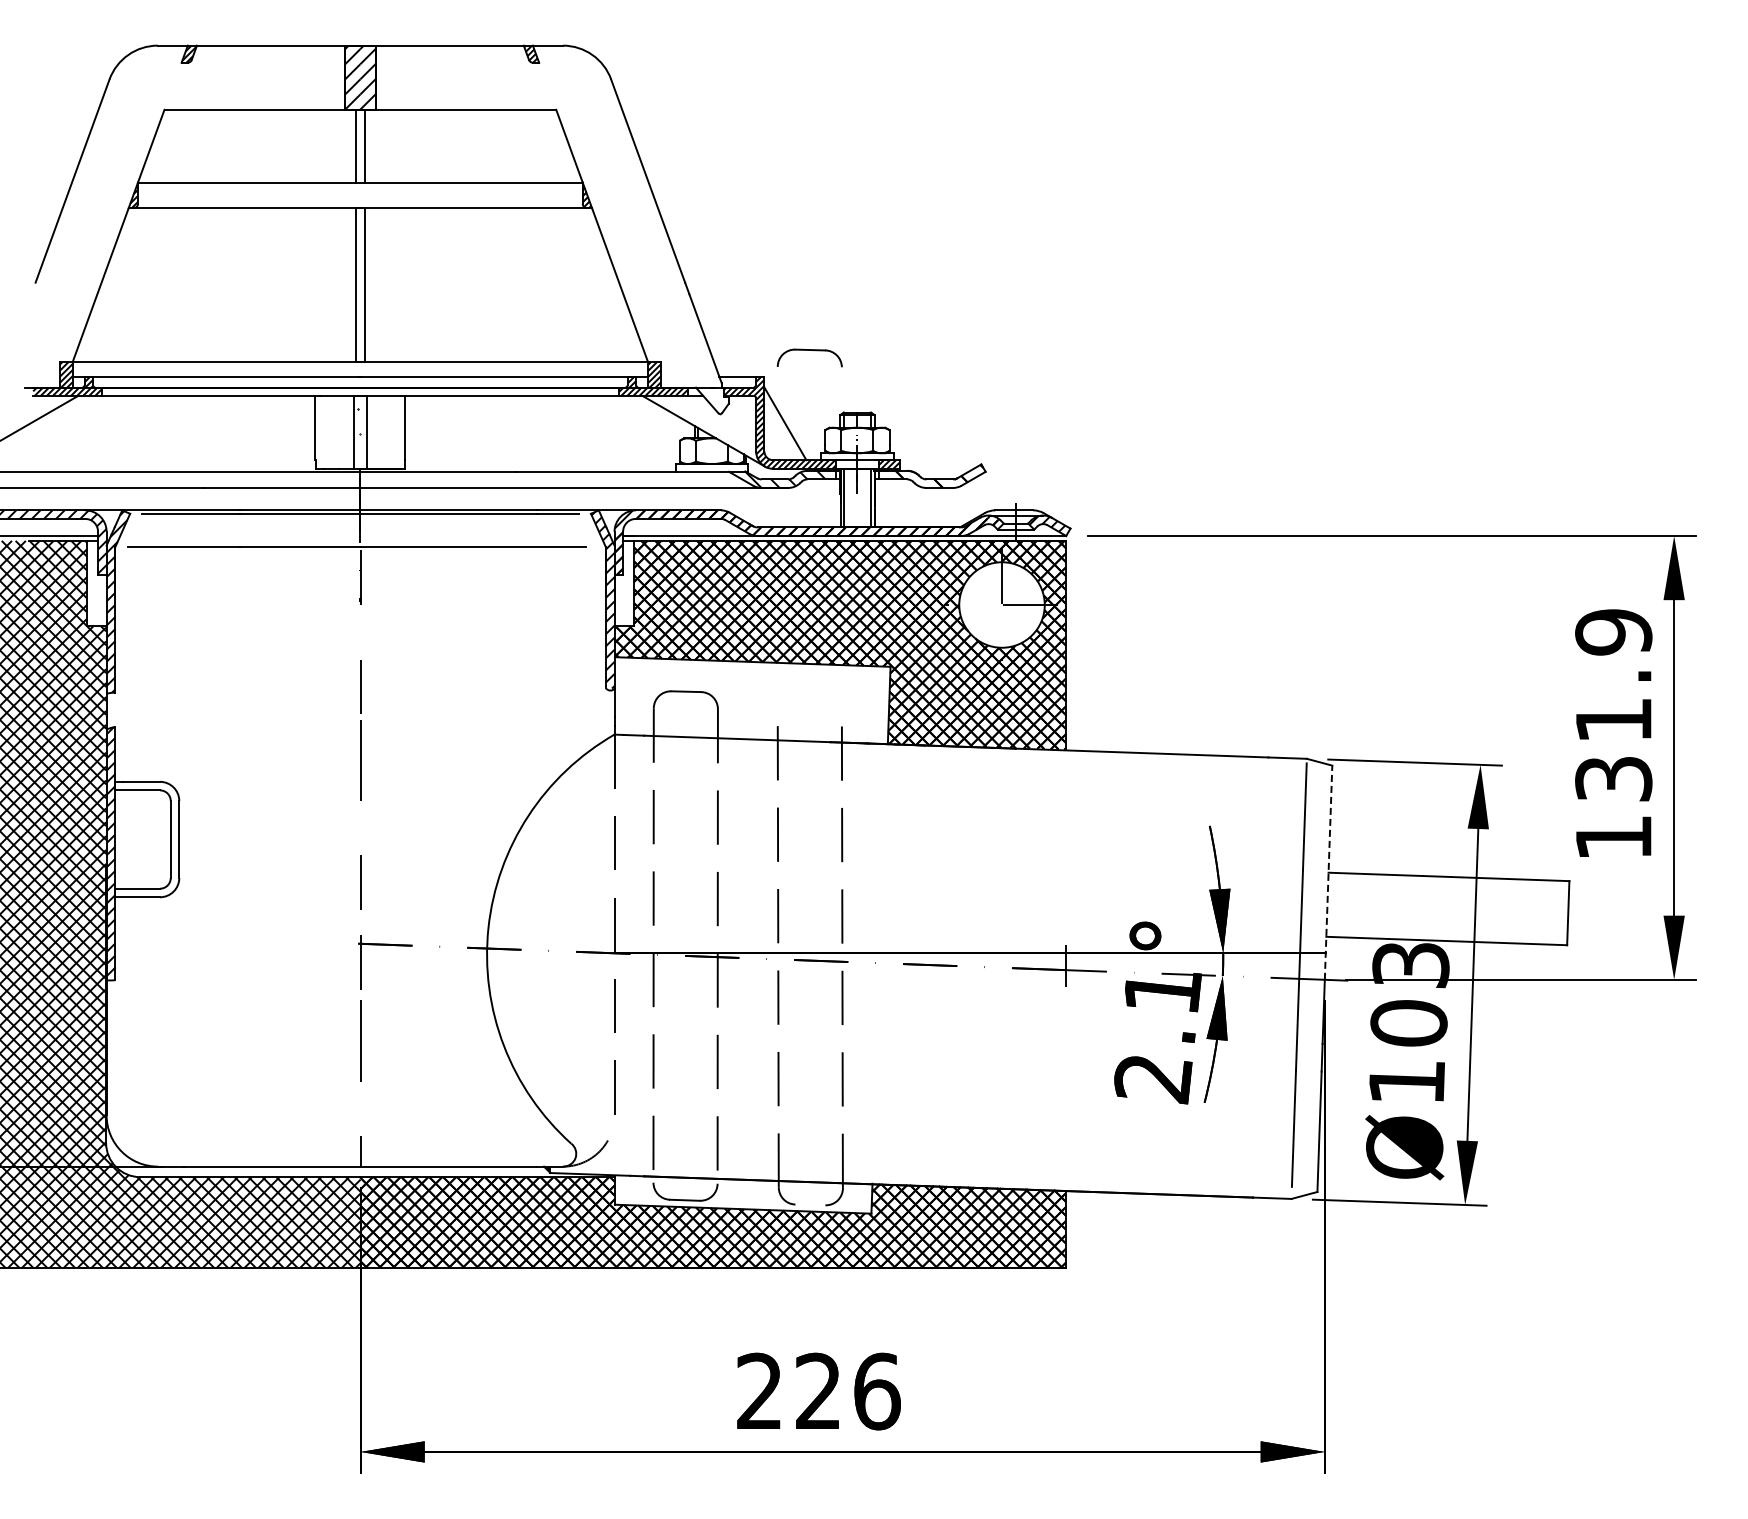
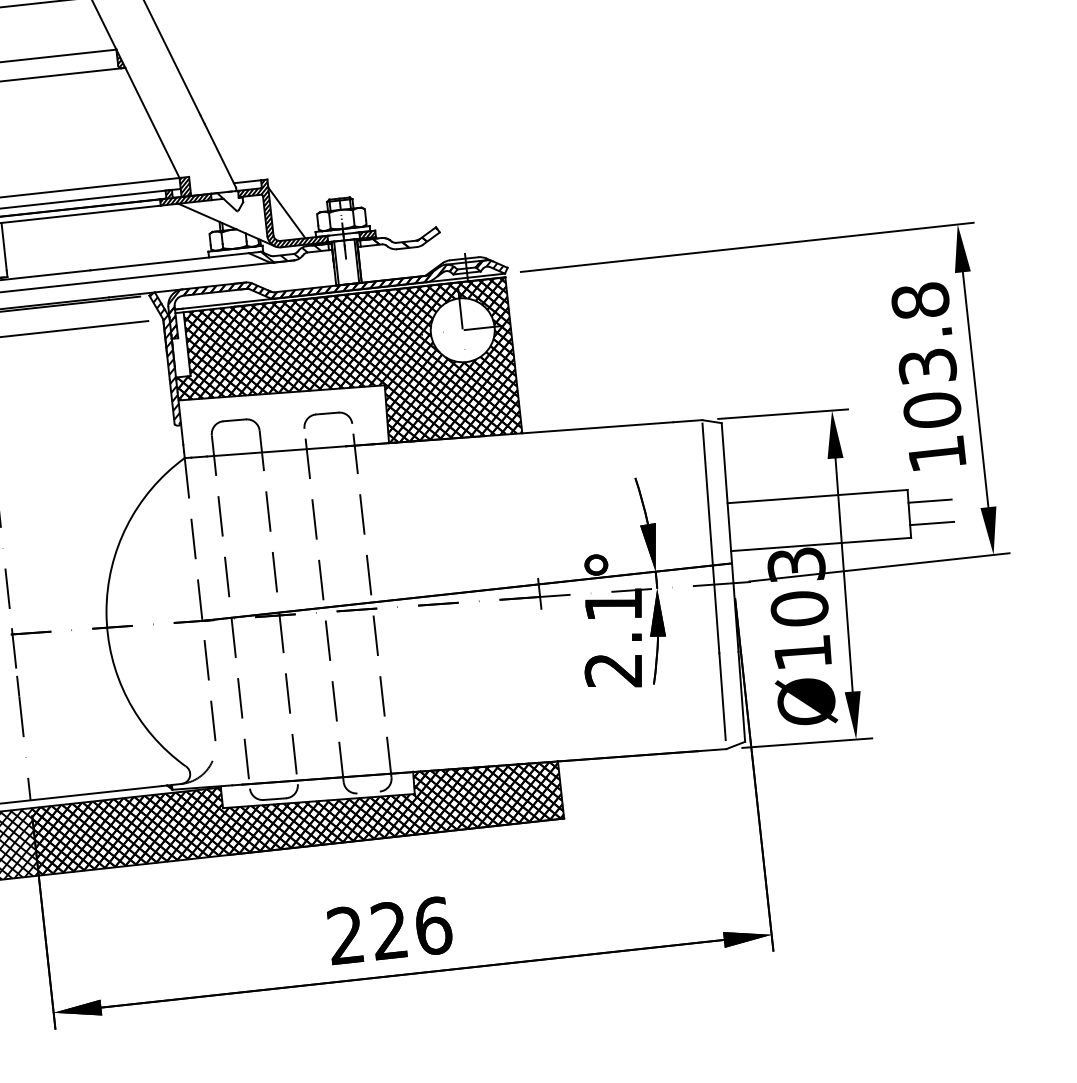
part: (809, 350) -> (326, 413), moved
text: (1613, 705) -> (926, 355), 131.9 -> 103.8
line: (1328, 872) -> (727, 503), dashed -> solid
line: (1597, 899) -> (930, 501), added
line: (1596, 929) -> (931, 523), added

